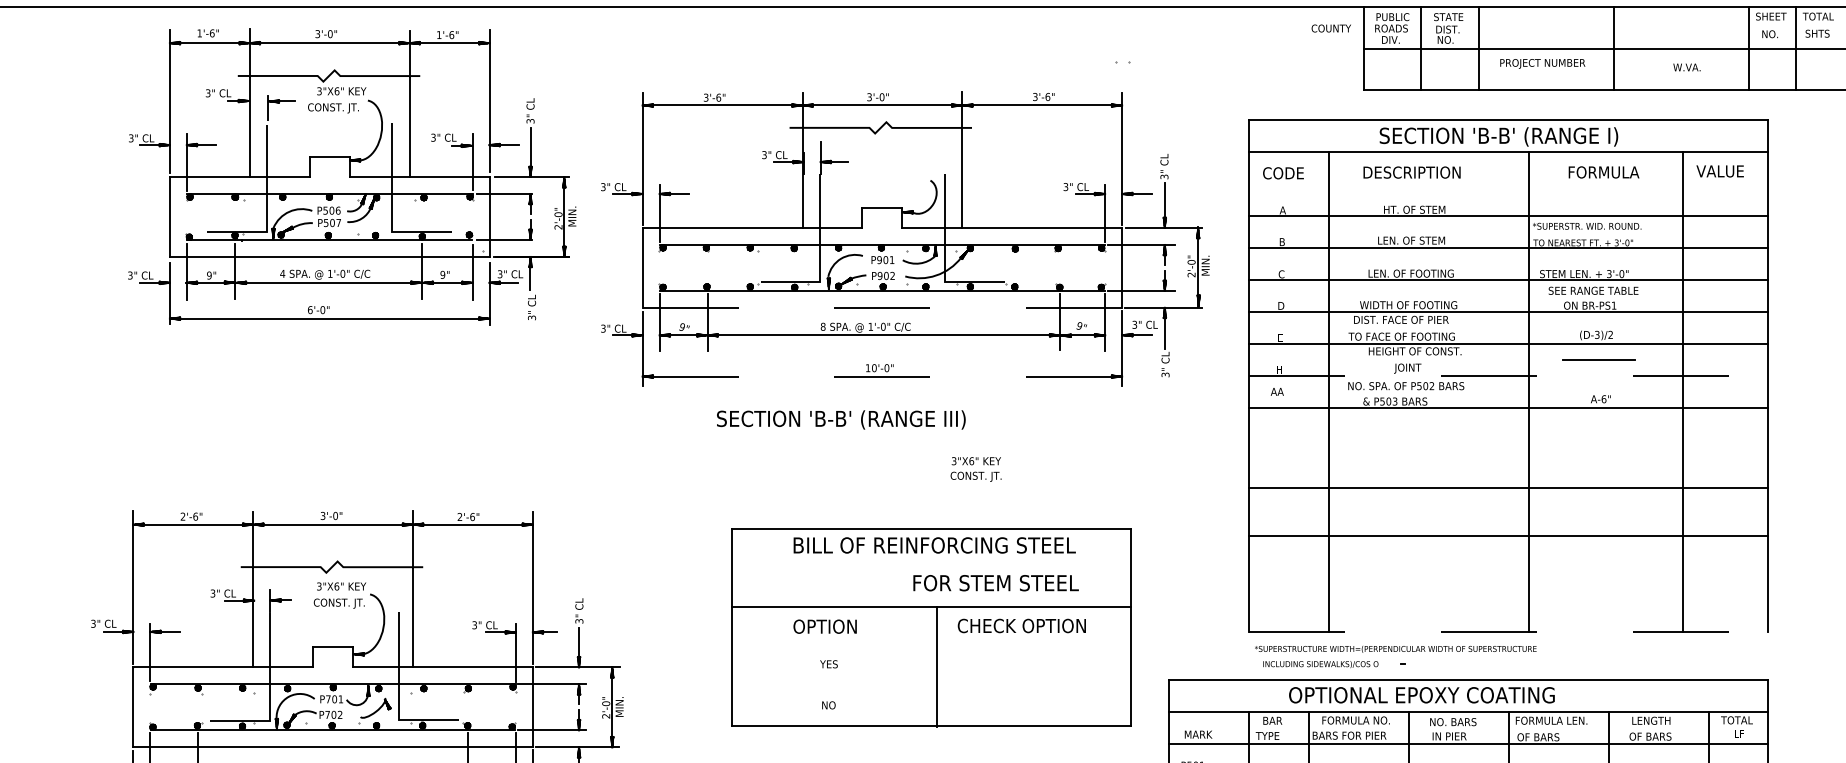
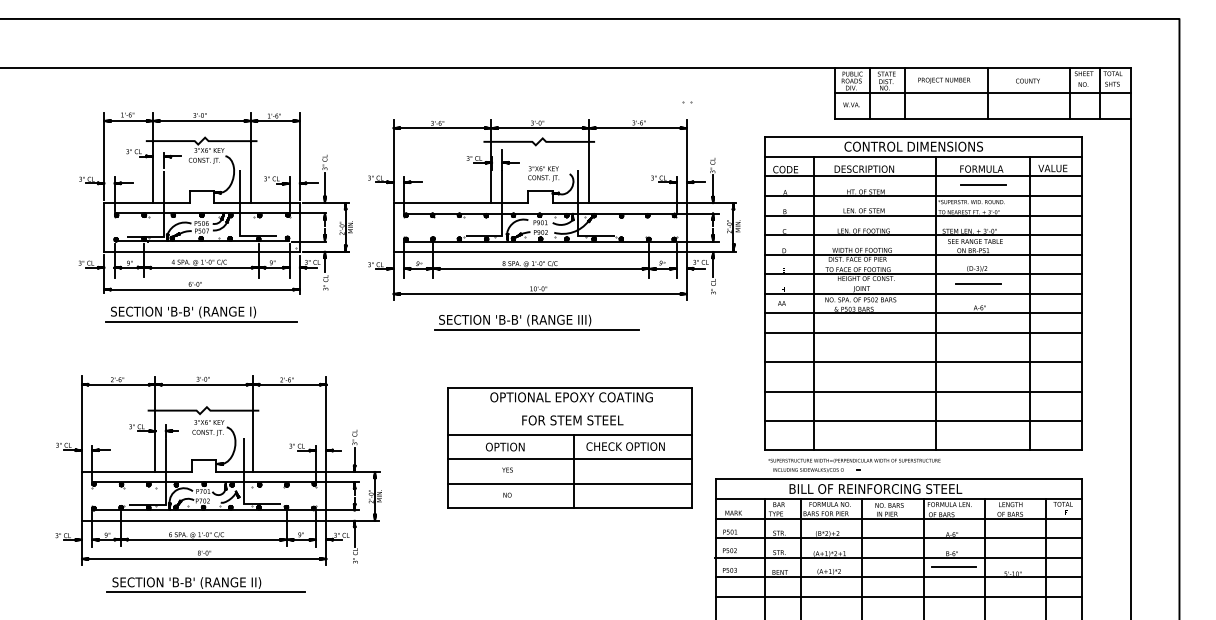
text: (1330, 27) -> (1027, 80), moved
text: (1543, 63) -> (944, 80), moved
text: (1686, 66) -> (851, 104), moved
text: (1498, 137) -> (917, 147), SECTION 'B-B' (RANGE I) -> CONTROL DIMENSIONS
part: (351, 177) -> (215, 203), moved
line: (1508, 184) -> (923, 176), added
line: (1605, 199) -> (982, 185), added
line: (882, 308) -> (540, 252), dashed -> solid
line: (1508, 375) -> (923, 293), dashed -> solid
line: (882, 377) -> (540, 294), dashed -> solid
part: (328, 410) -> (201, 314), added
line: (876, 434) -> (536, 329), added
line: (1508, 439) -> (923, 332), added
text: (975, 468) -> (543, 173), moved
text: (935, 545) -> (572, 397), BILL OF REINFORCING STEEL -> OPTIONAL EPOXY COATING
text: (995, 583) -> (572, 420), moved
line: (1508, 583) -> (923, 420), added
line: (1508, 632) -> (923, 450), dashed -> solid
line: (930, 647) -> (569, 459), added
line: (930, 686) -> (569, 483), added
text: (1430, 694) -> (875, 488), OPTIONAL EPOXY COATING -> BILL OF REINFORCING STEEL

